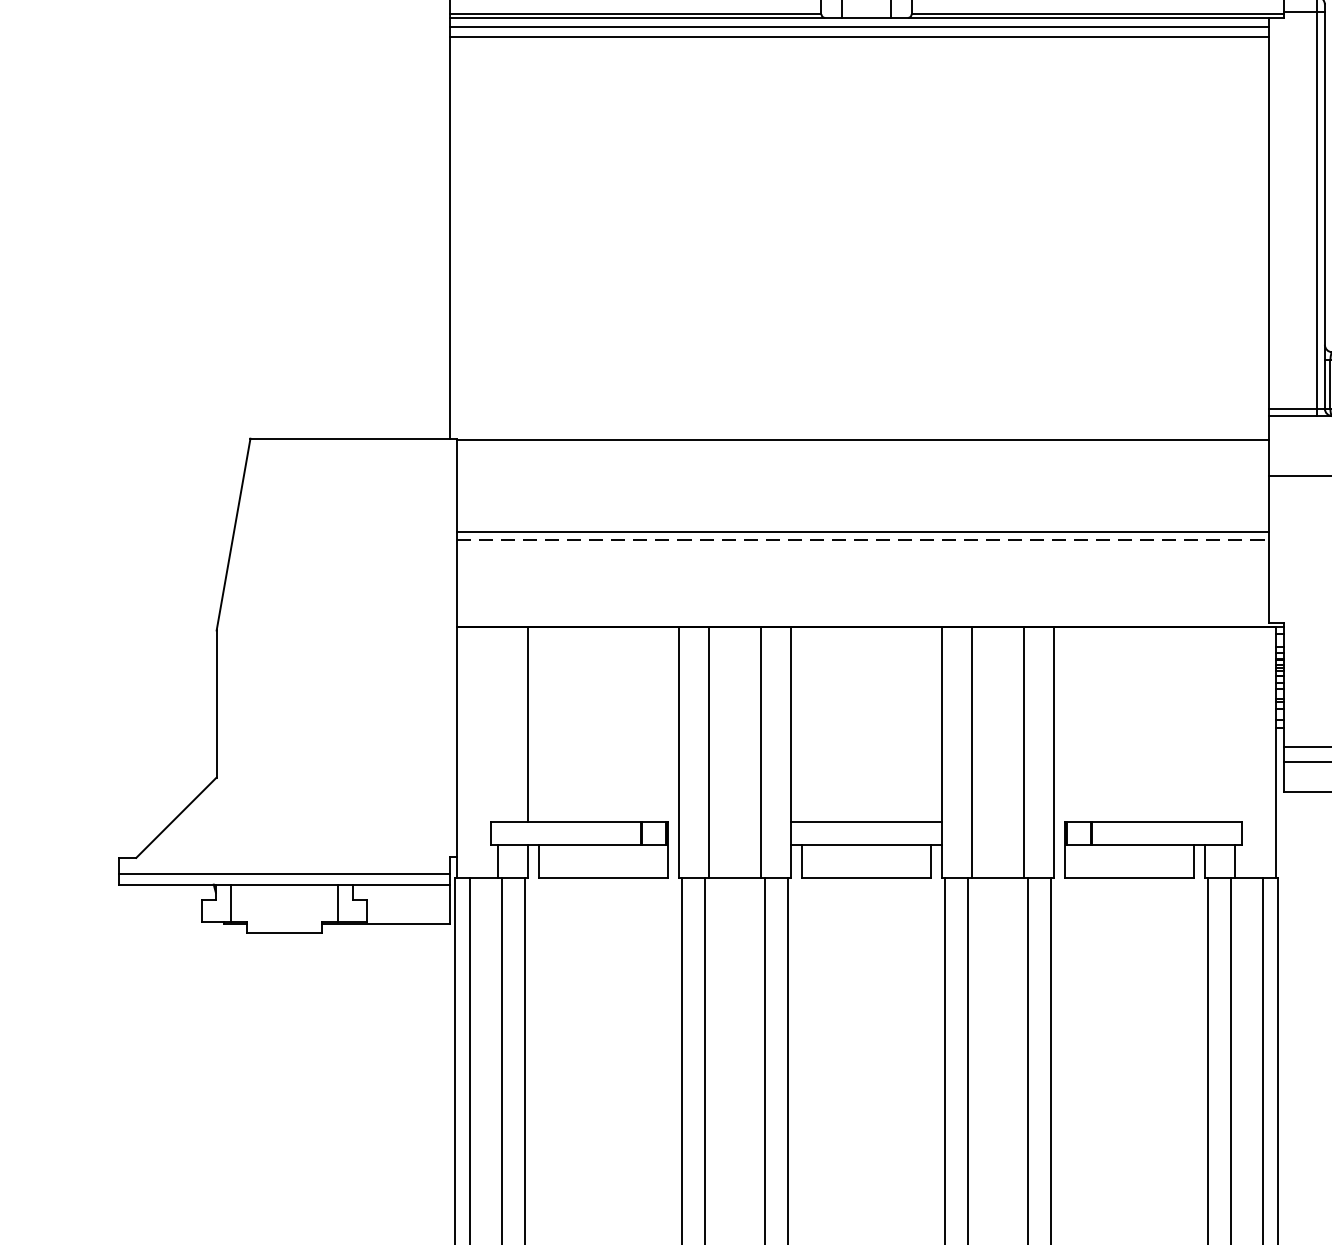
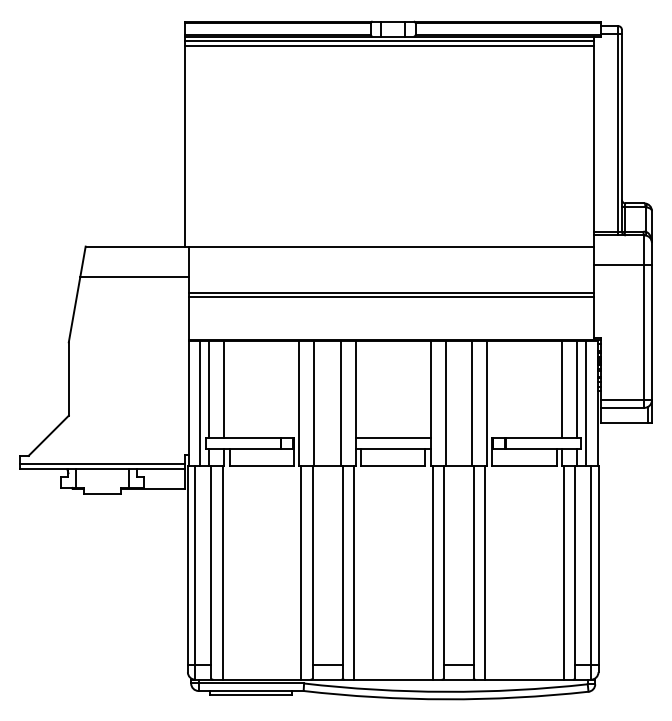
line: (348, 498) -> (134, 276), added
line: (863, 540) -> (391, 297), dashed -> solid
line: (498, 724) -> (209, 389), added
line: (1203, 724) -> (561, 389), added
line: (1233, 724) -> (576, 389), added
line: (480, 751) -> (200, 402), added
line: (1253, 751) -> (586, 402), added

